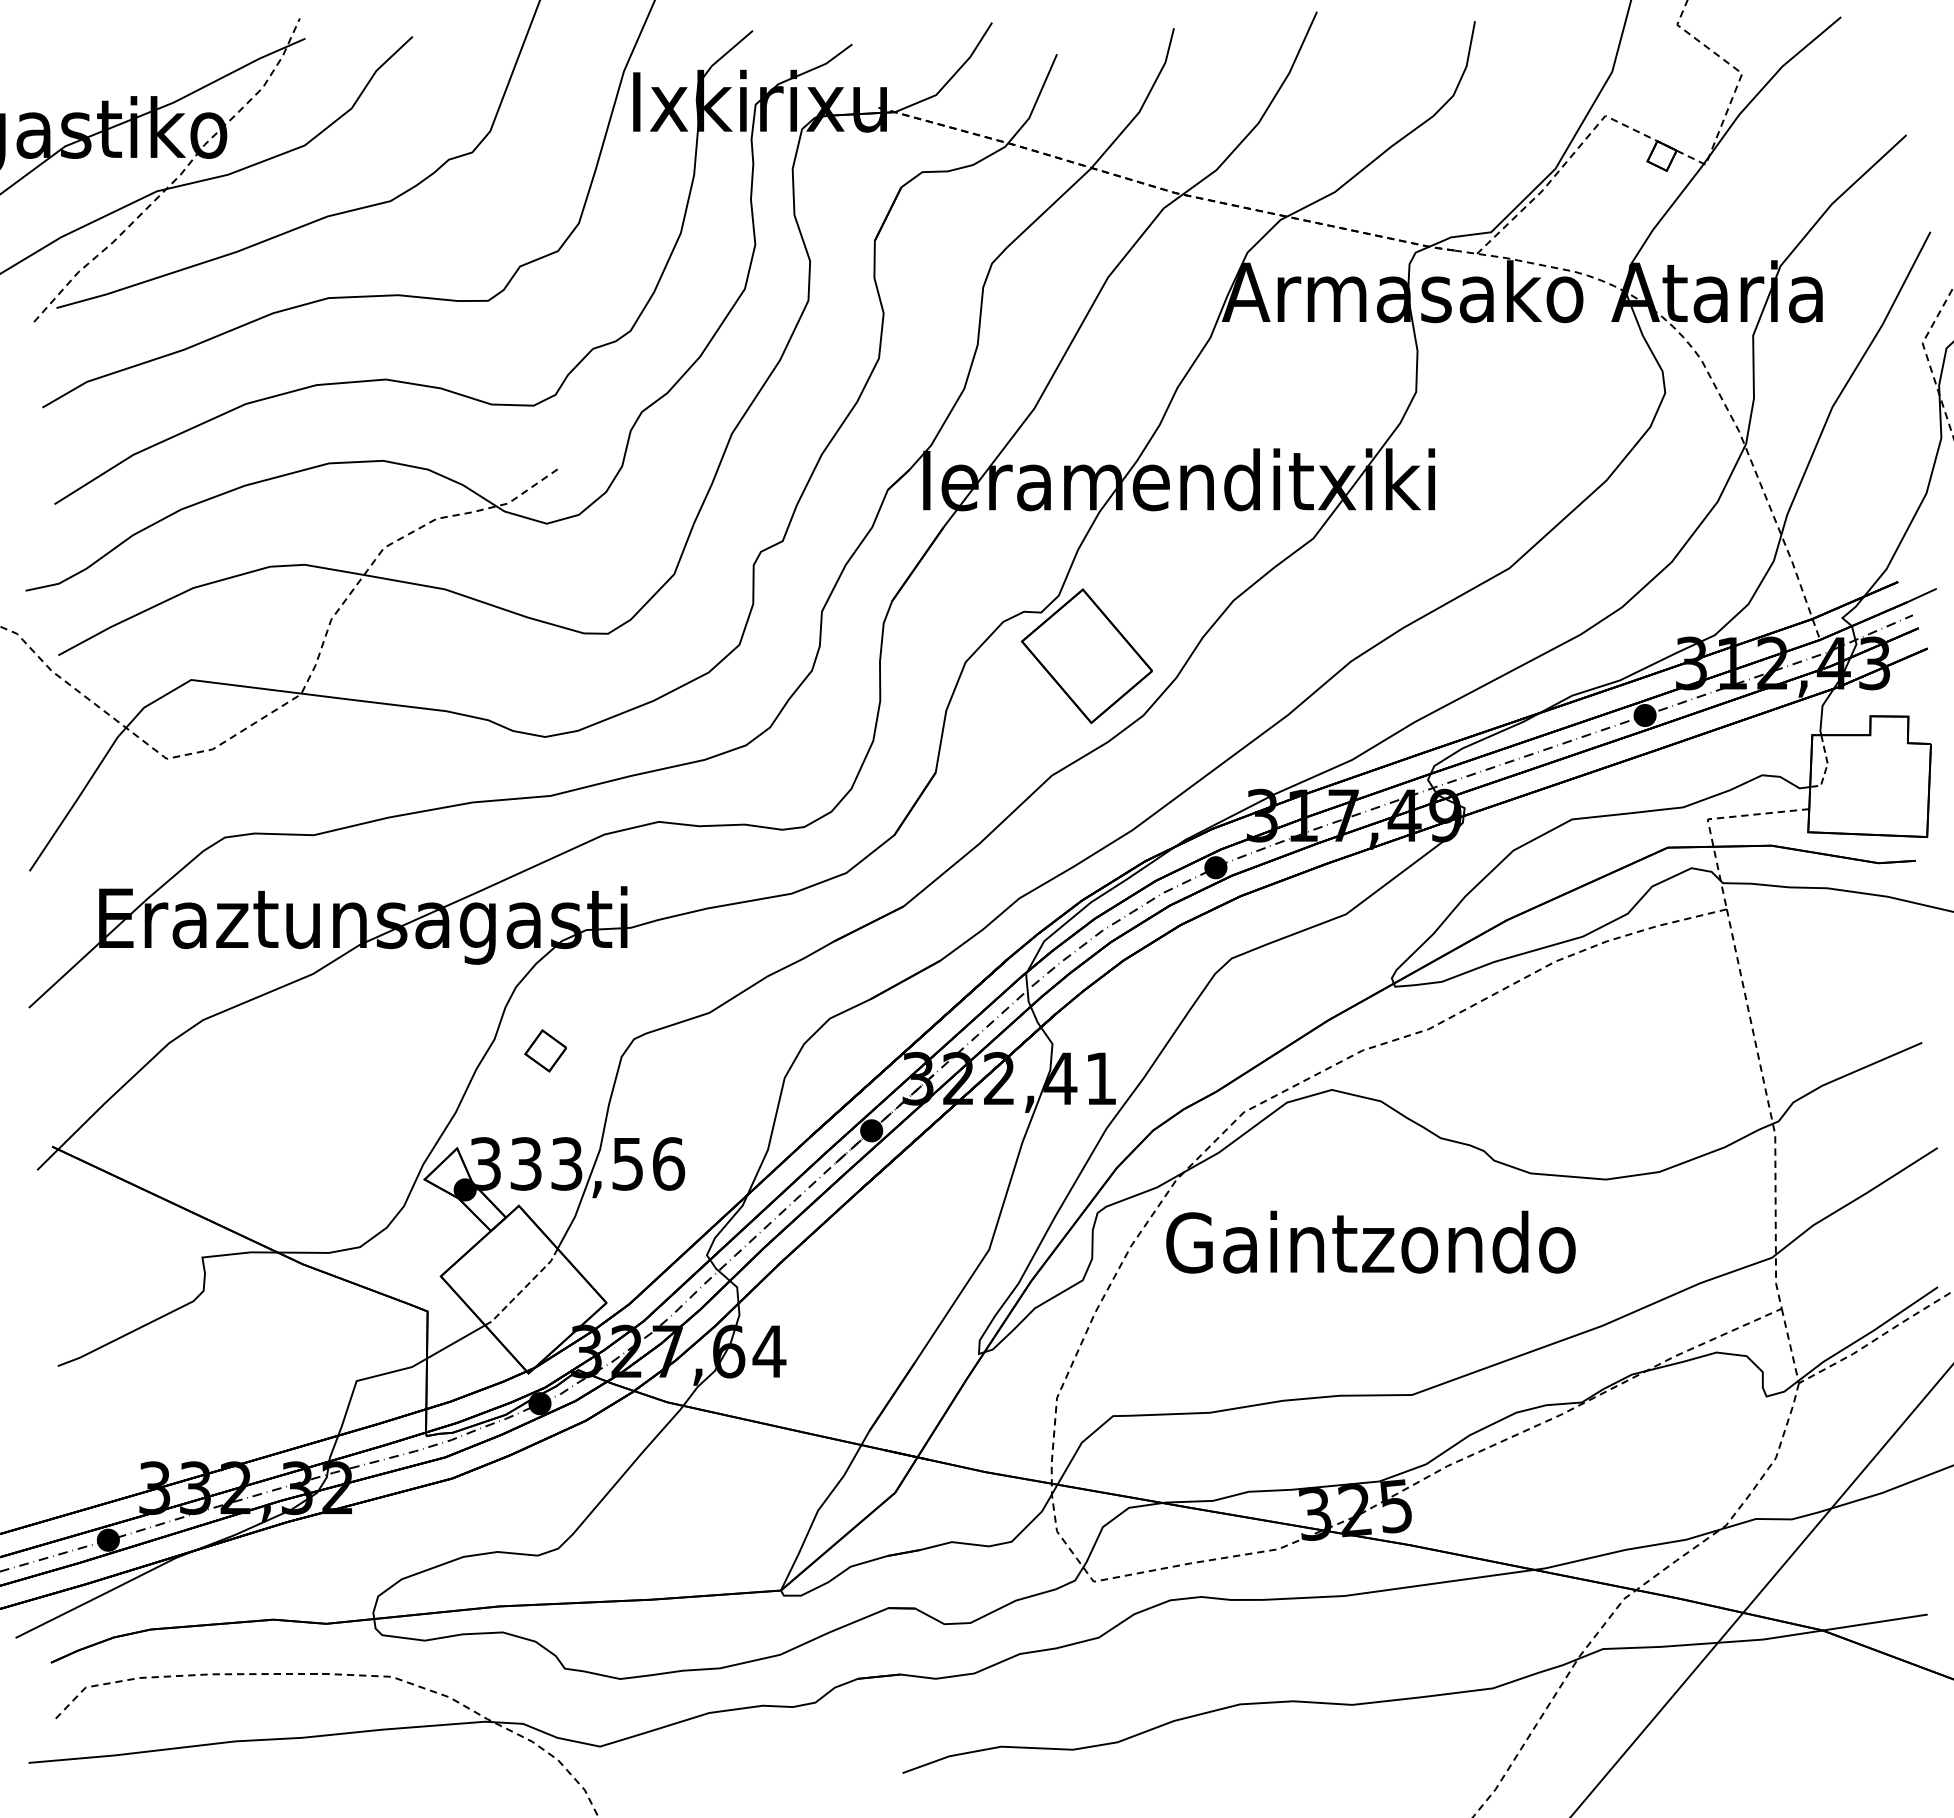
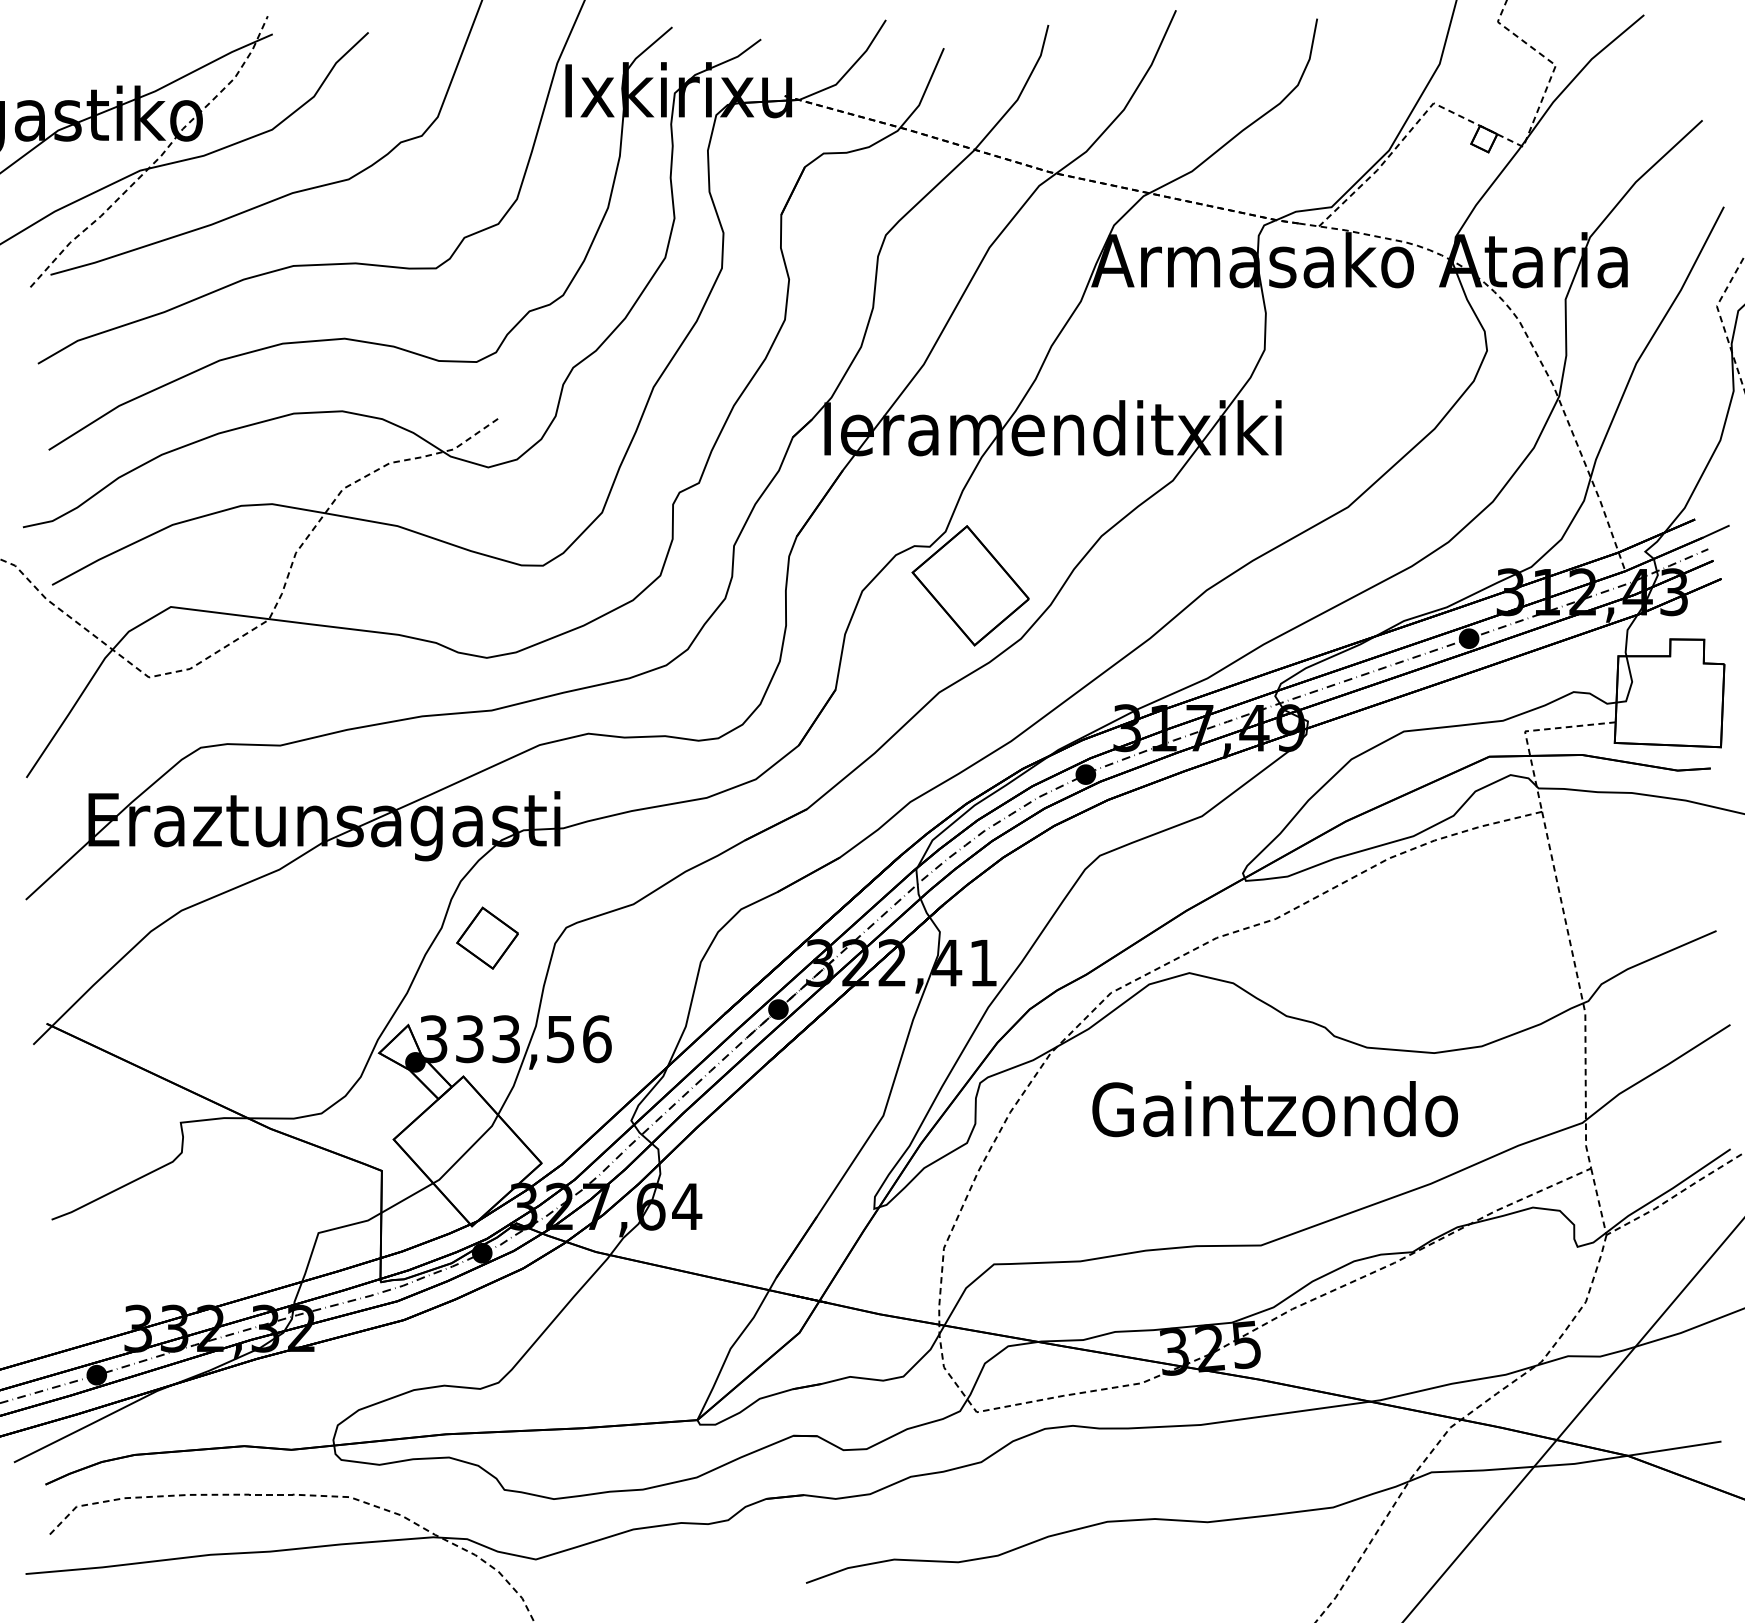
line: (1827, 765) -> (1631, 683), dashed -> solid
part: (545, 1050) -> (487, 937), size x1.67
text: (1370, 1241) -> (1274, 1108), moved
line: (523, 1288) -> (467, 1150), dashed -> solid

